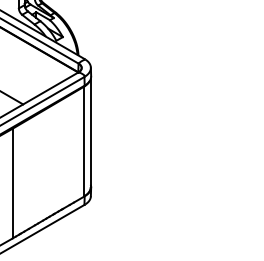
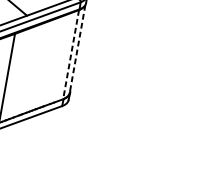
line: (90, 133) -> (77, 49), solid -> dashed
line: (84, 141) -> (71, 54), solid -> dashed

